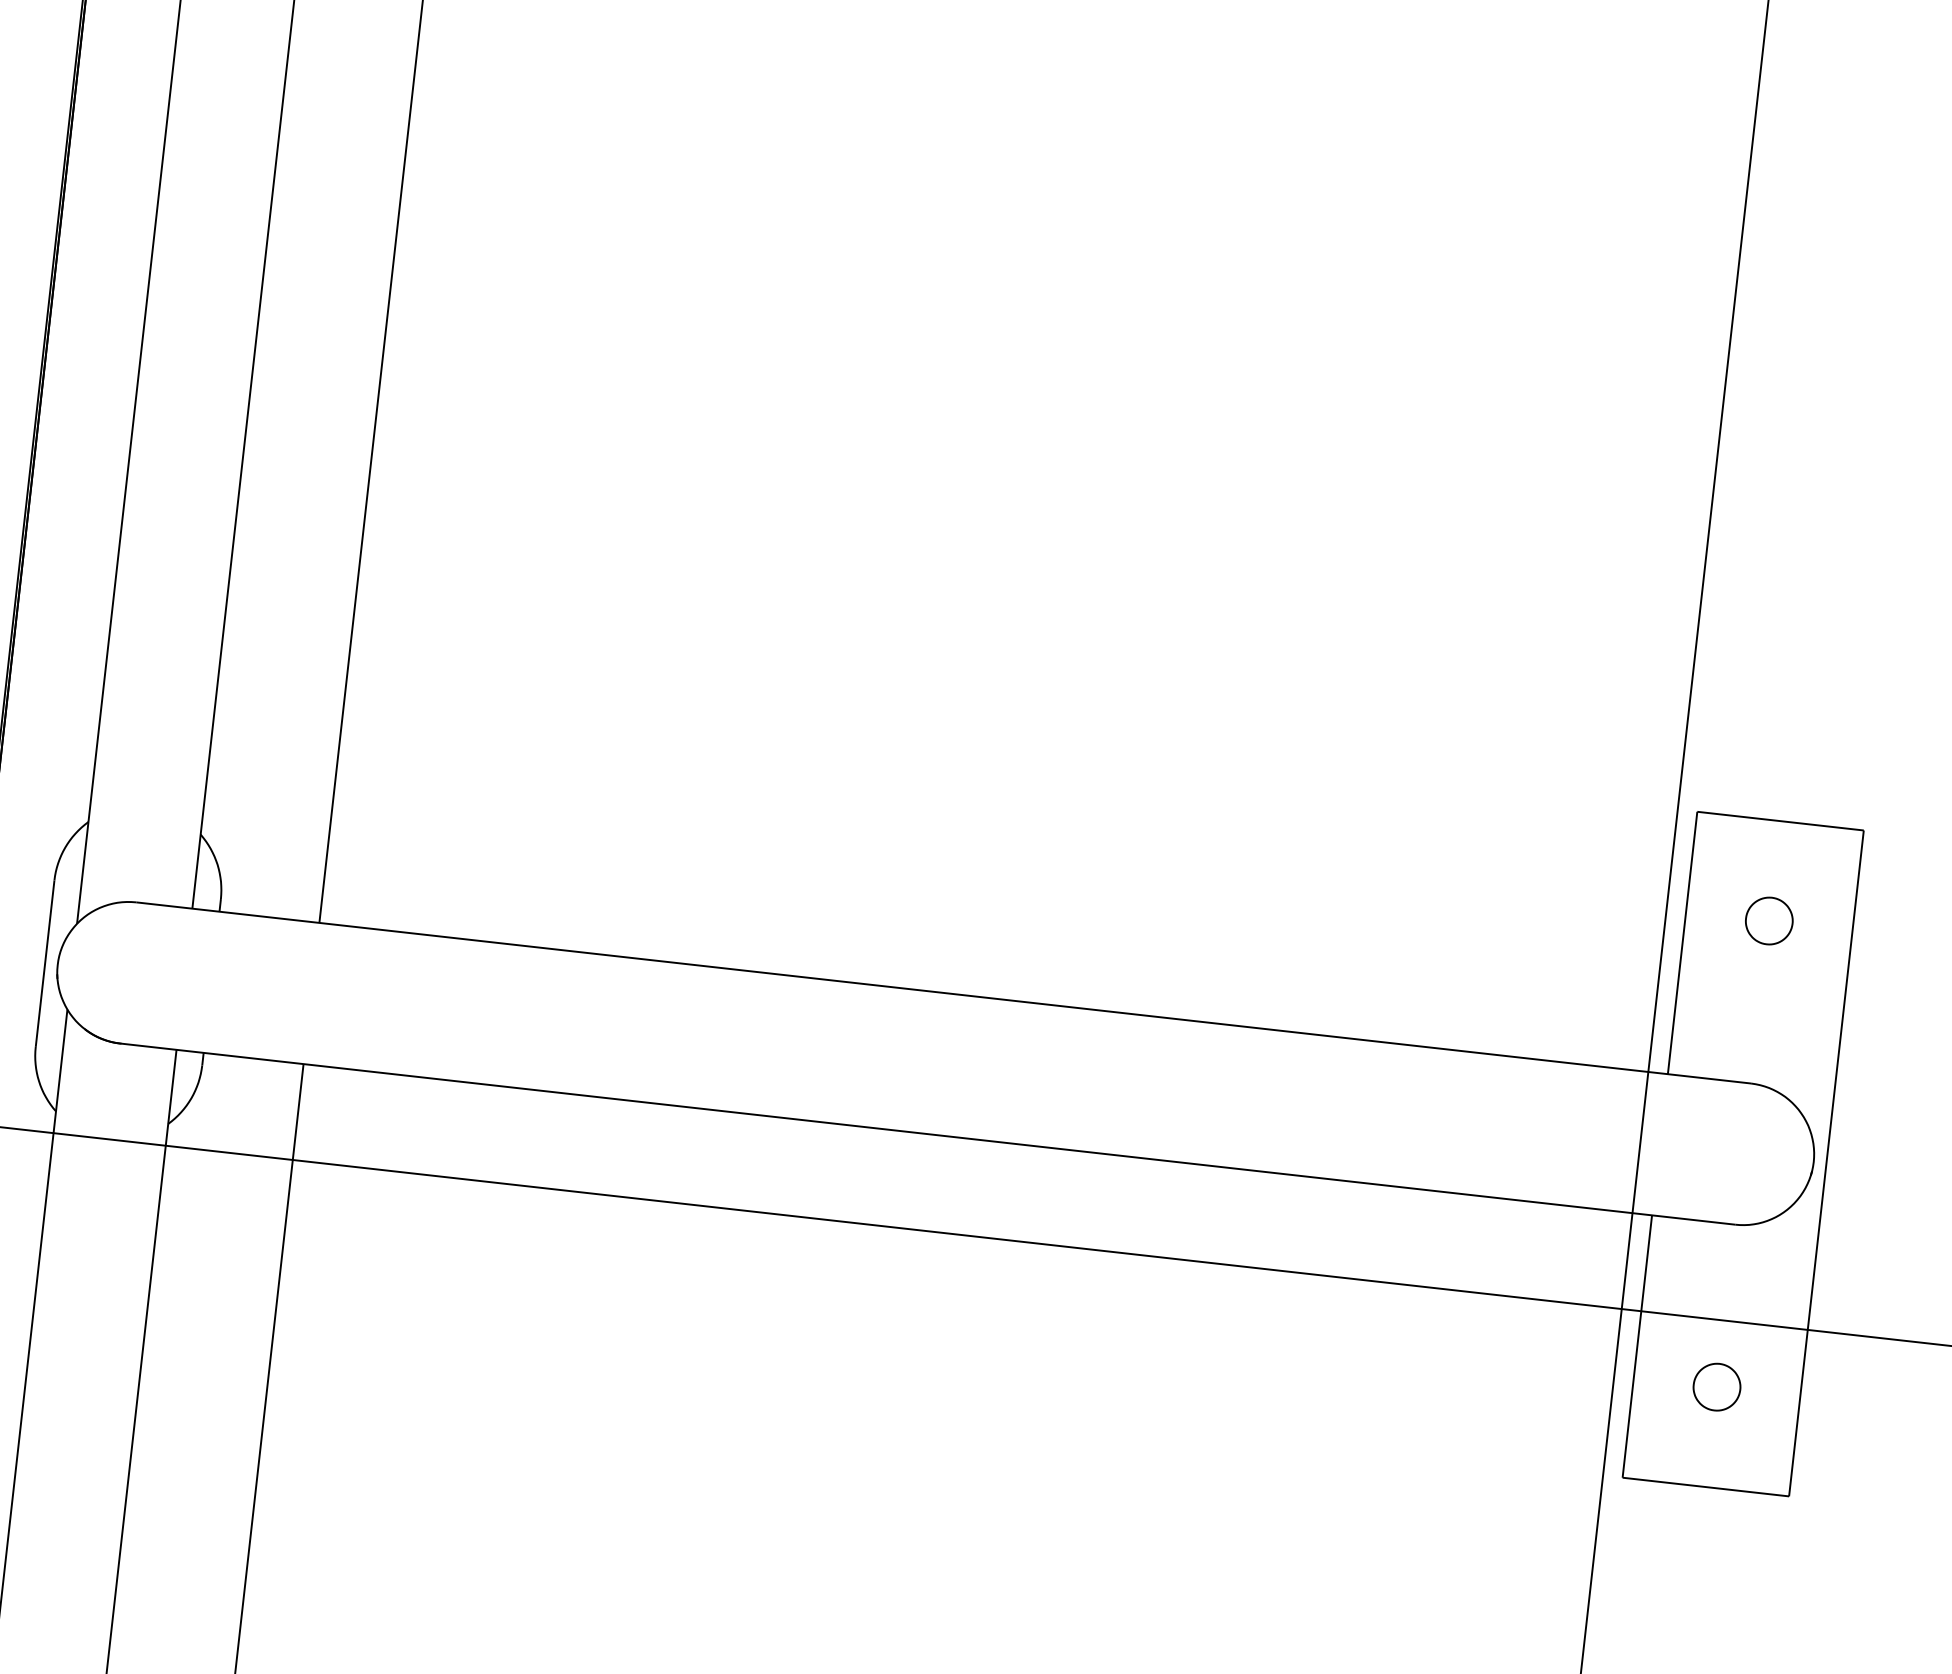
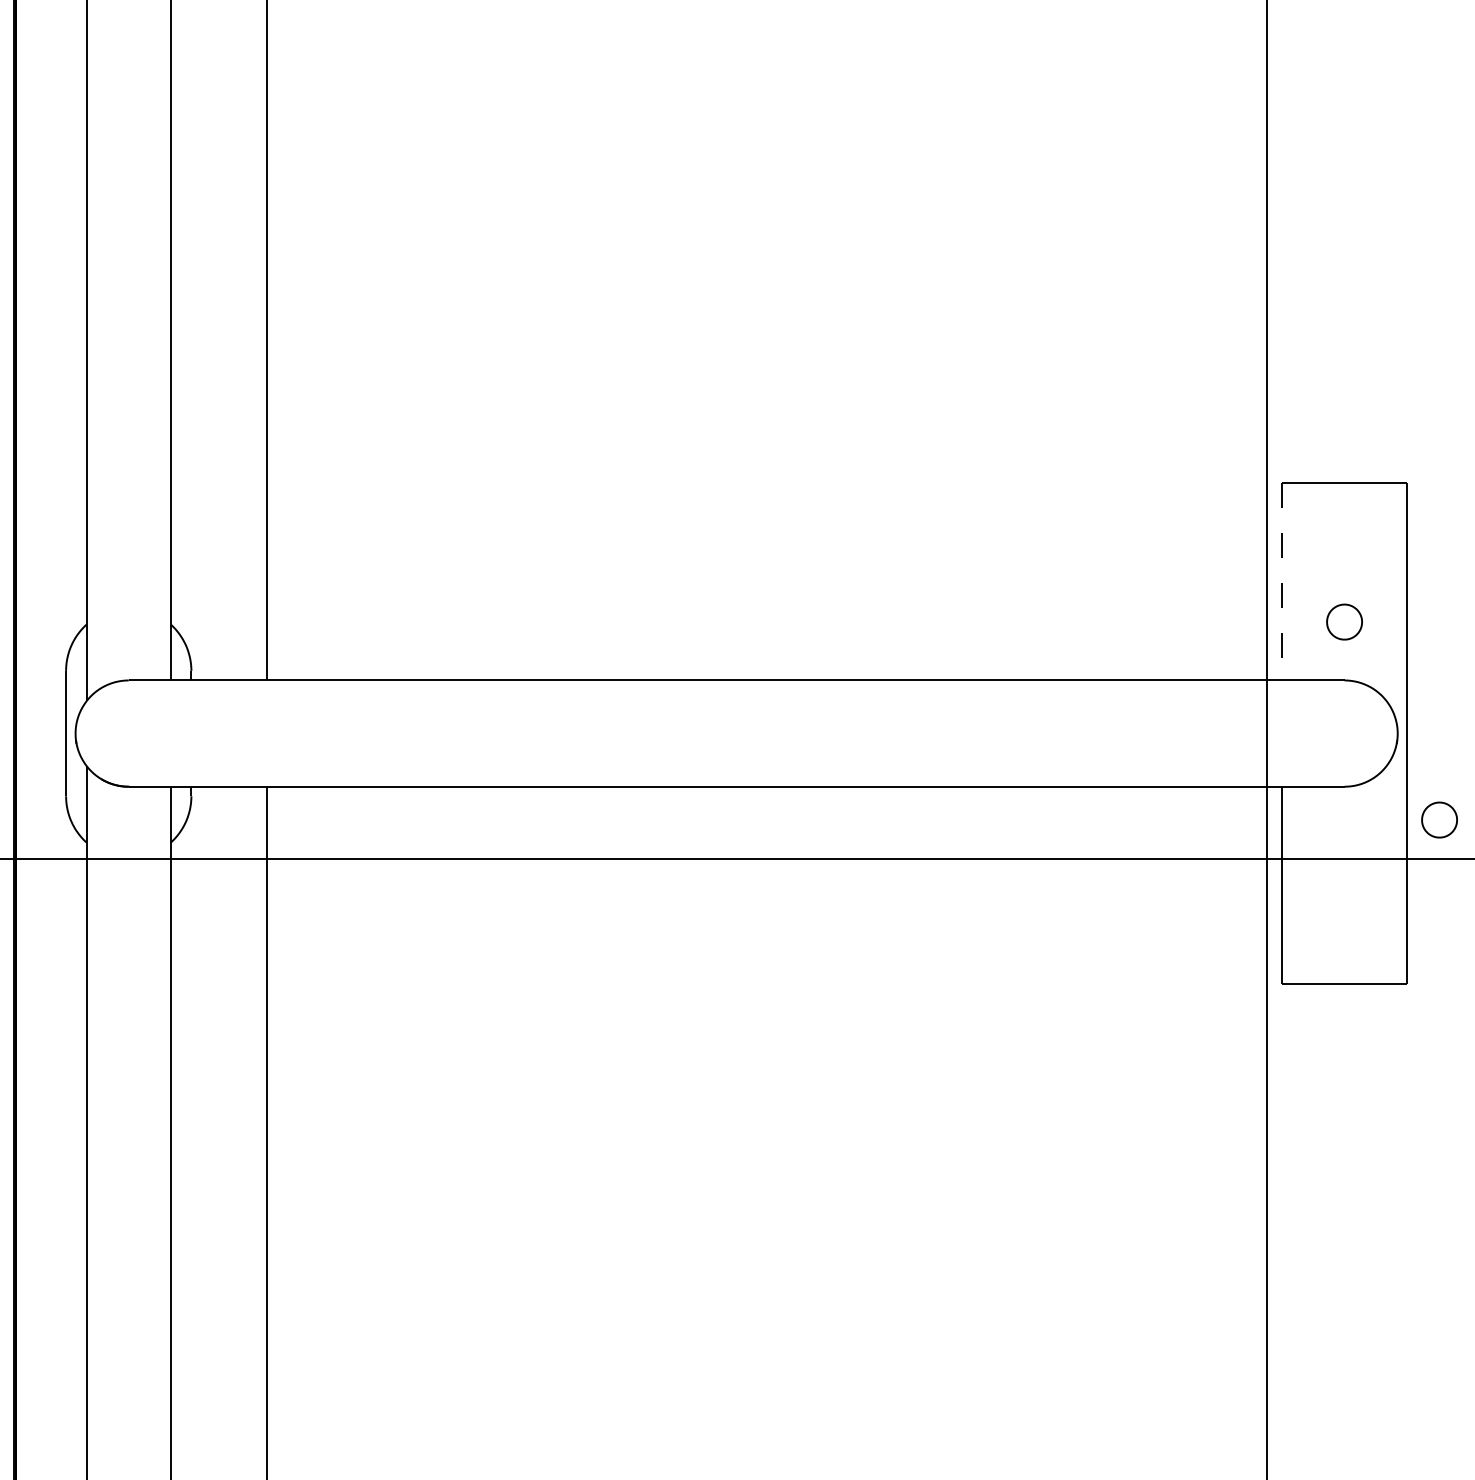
curve: (1762, 900) -> (1337, 607), moved
line: (1682, 942) -> (1281, 581), solid -> dashed
curve: (1709, 1366) -> (1432, 805), moved

